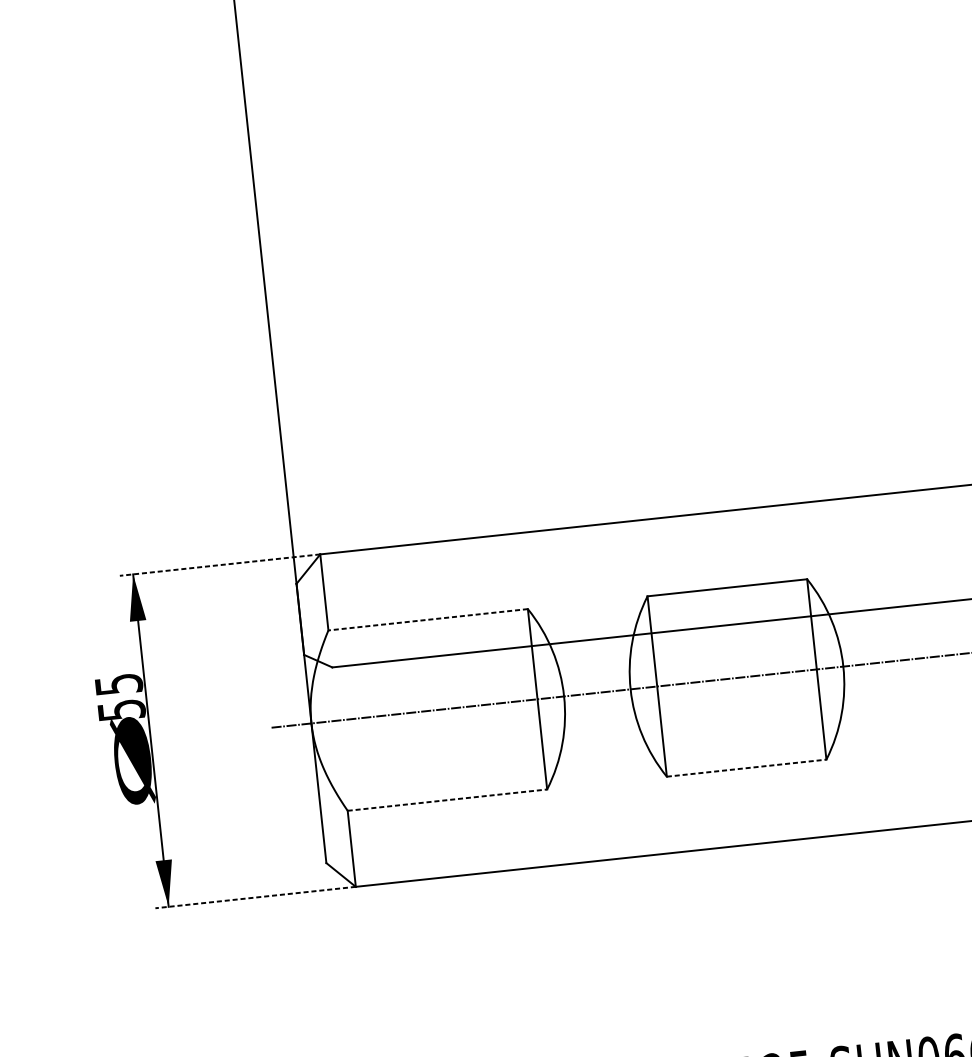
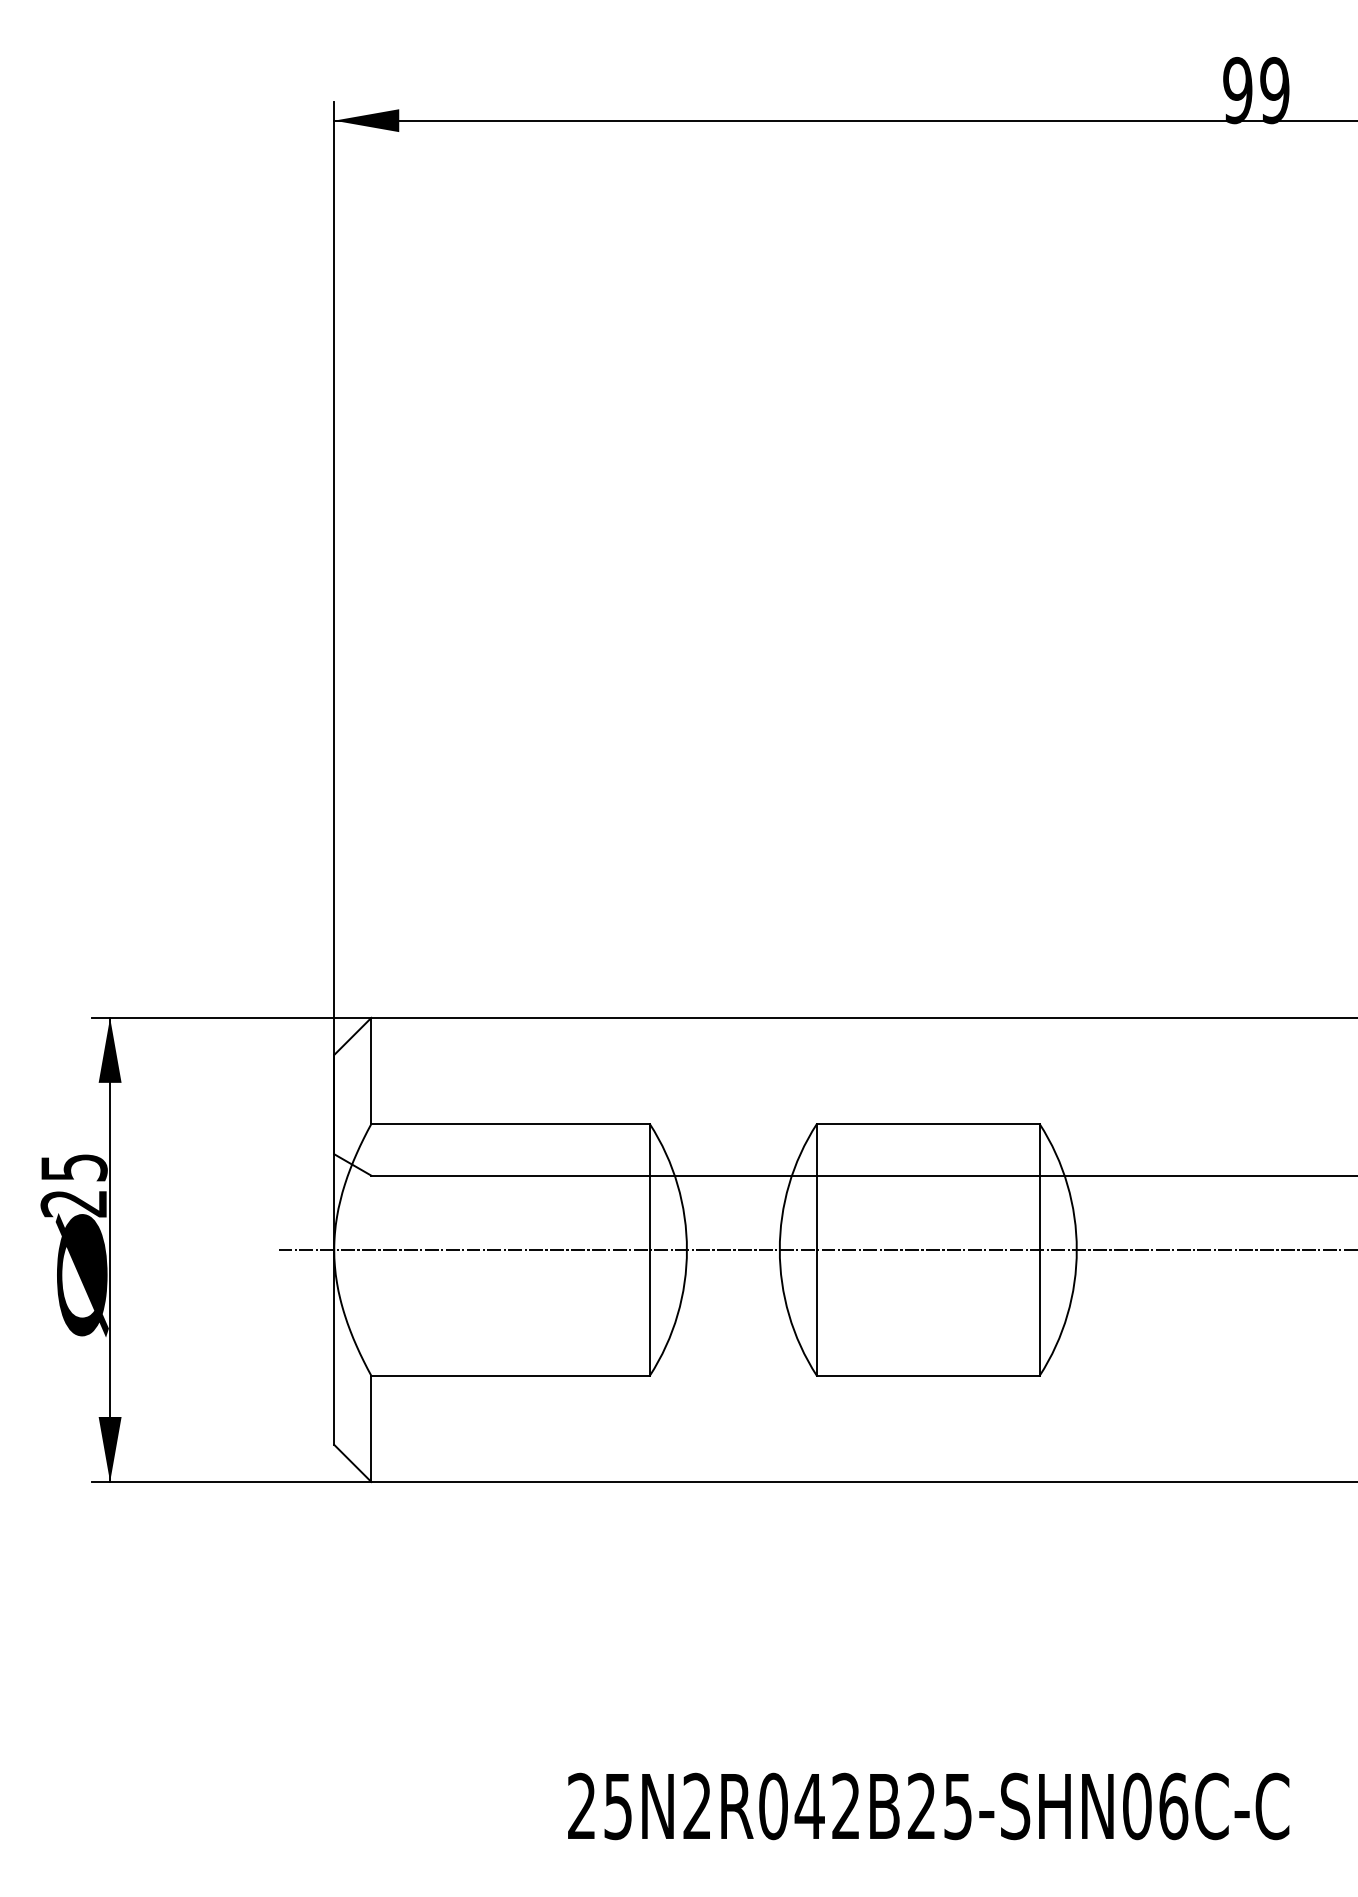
line: (220, 564) -> (231, 1017), dashed -> solid
line: (428, 620) -> (510, 1124), dashed -> solid
text: (121, 710) -> (73, 1203), 55 -> 25
line: (746, 767) -> (928, 1375), dashed -> solid
line: (448, 799) -> (511, 1375), dashed -> solid
line: (255, 897) -> (231, 1481), dashed -> solid

